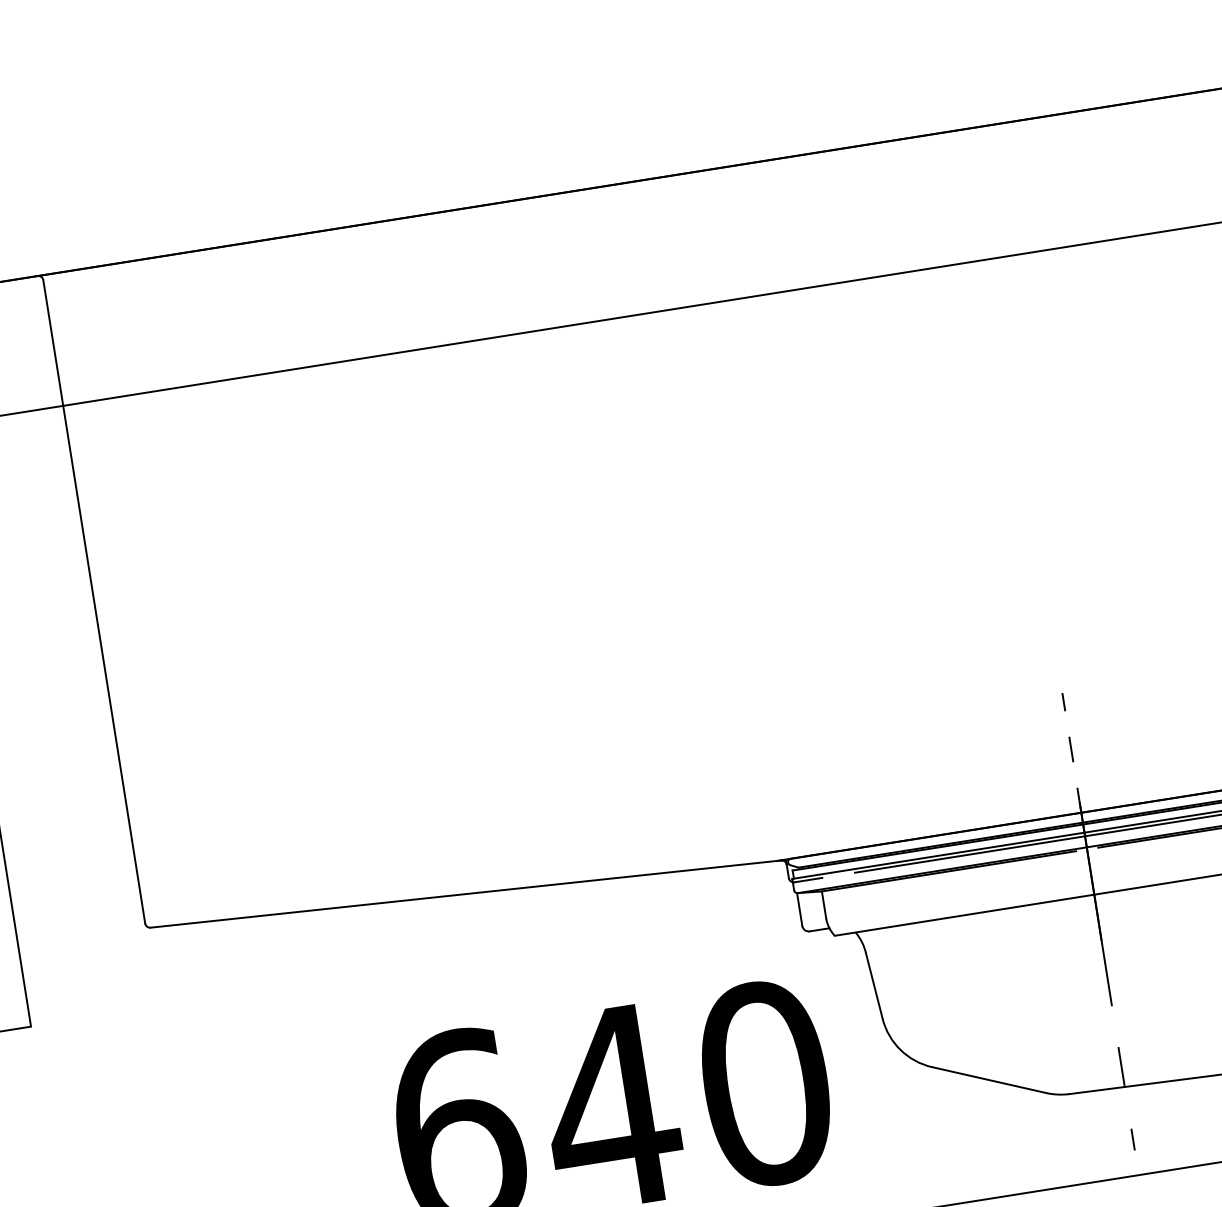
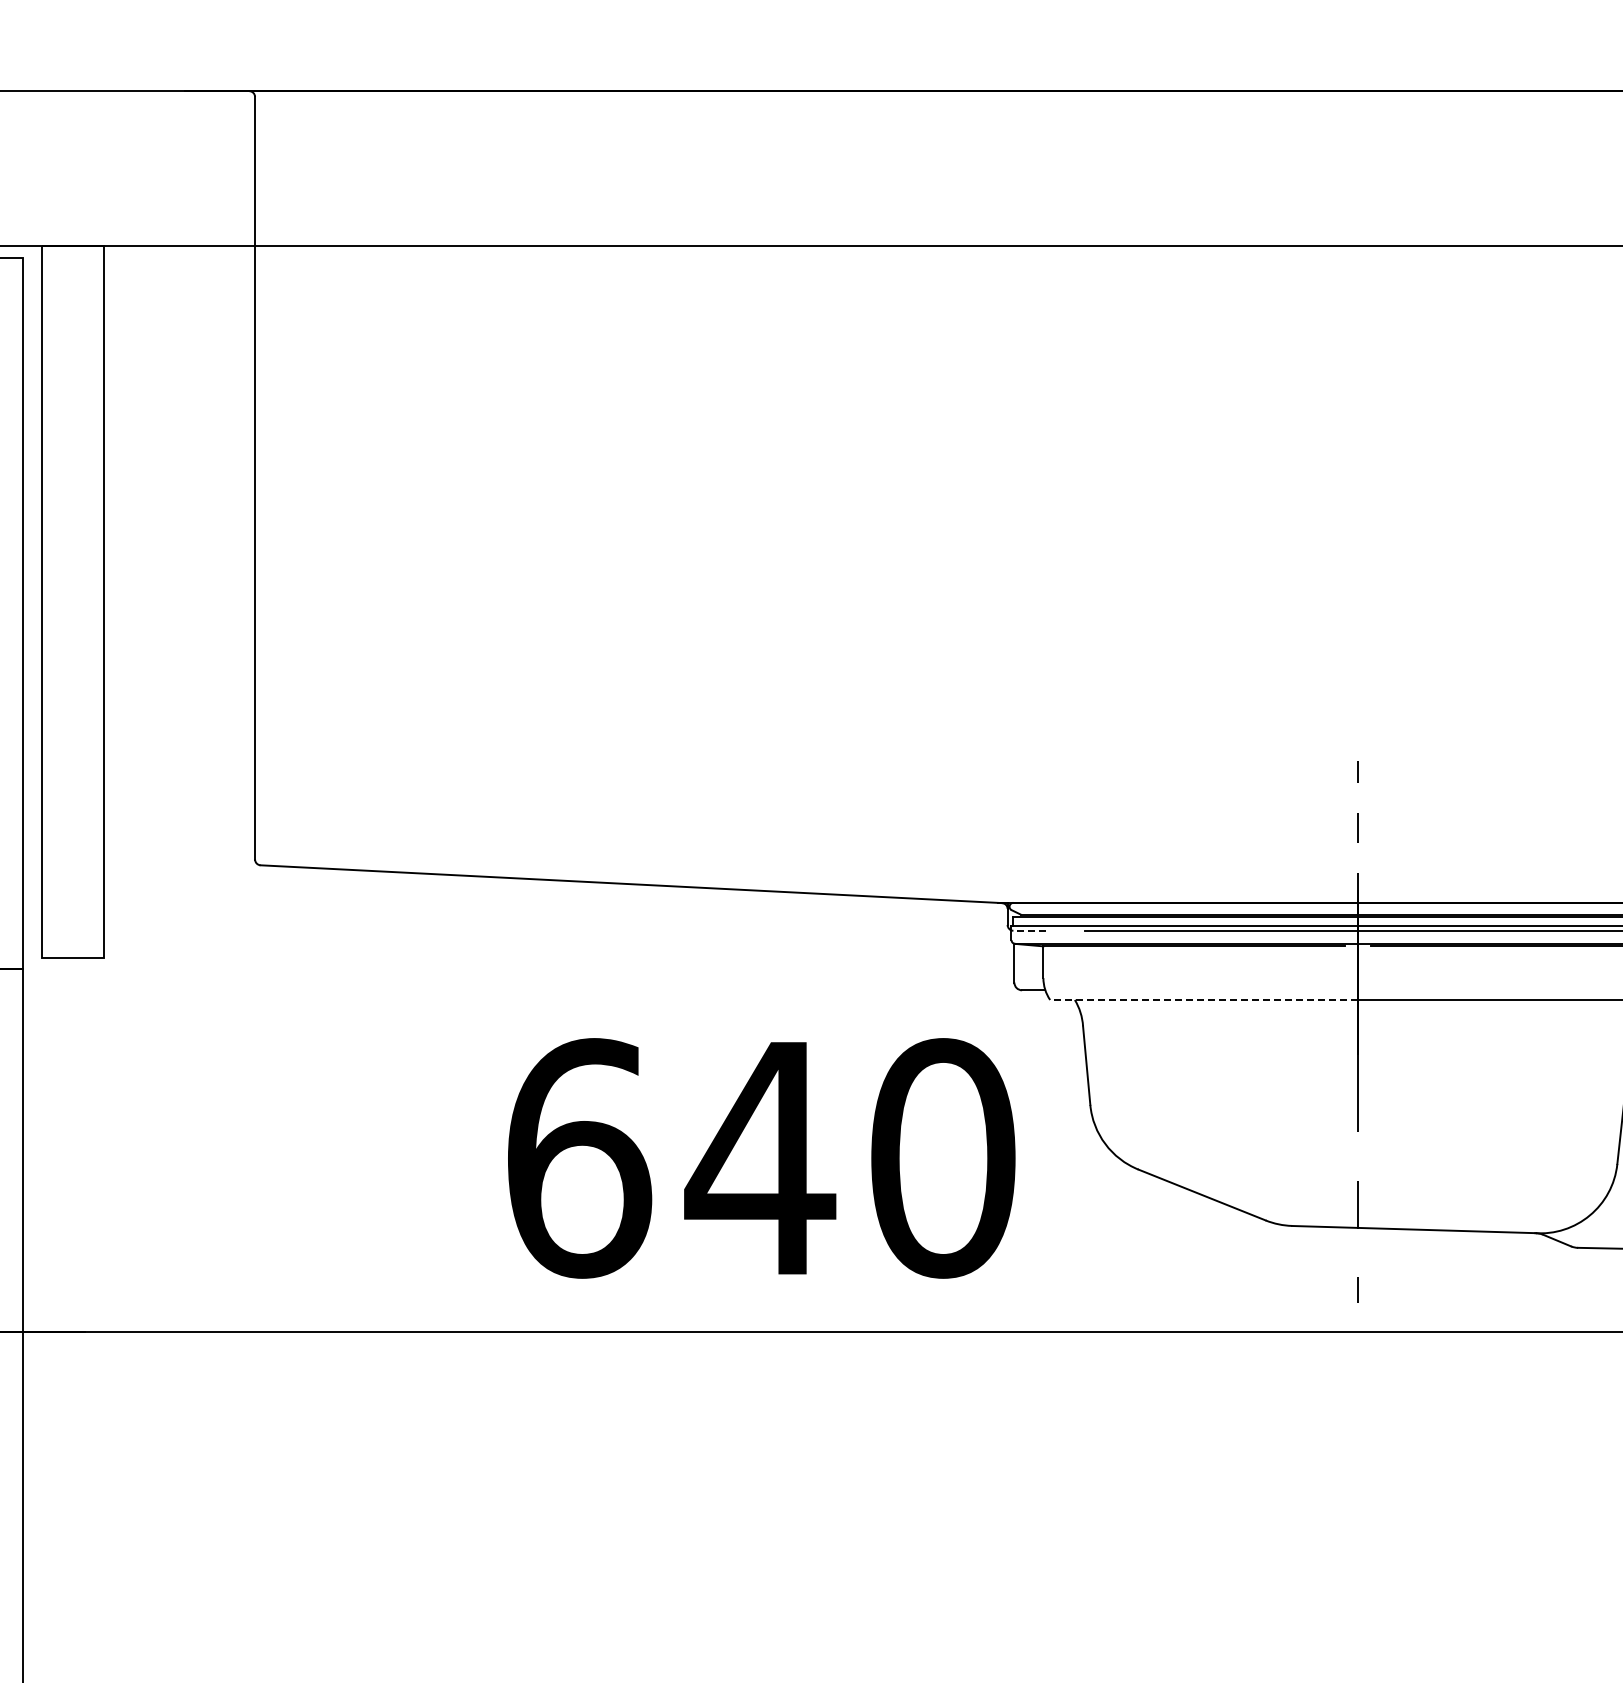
line: (808, 879) -> (1029, 930), solid -> dashed
line: (964, 914) -> (1203, 999), solid -> dashed

